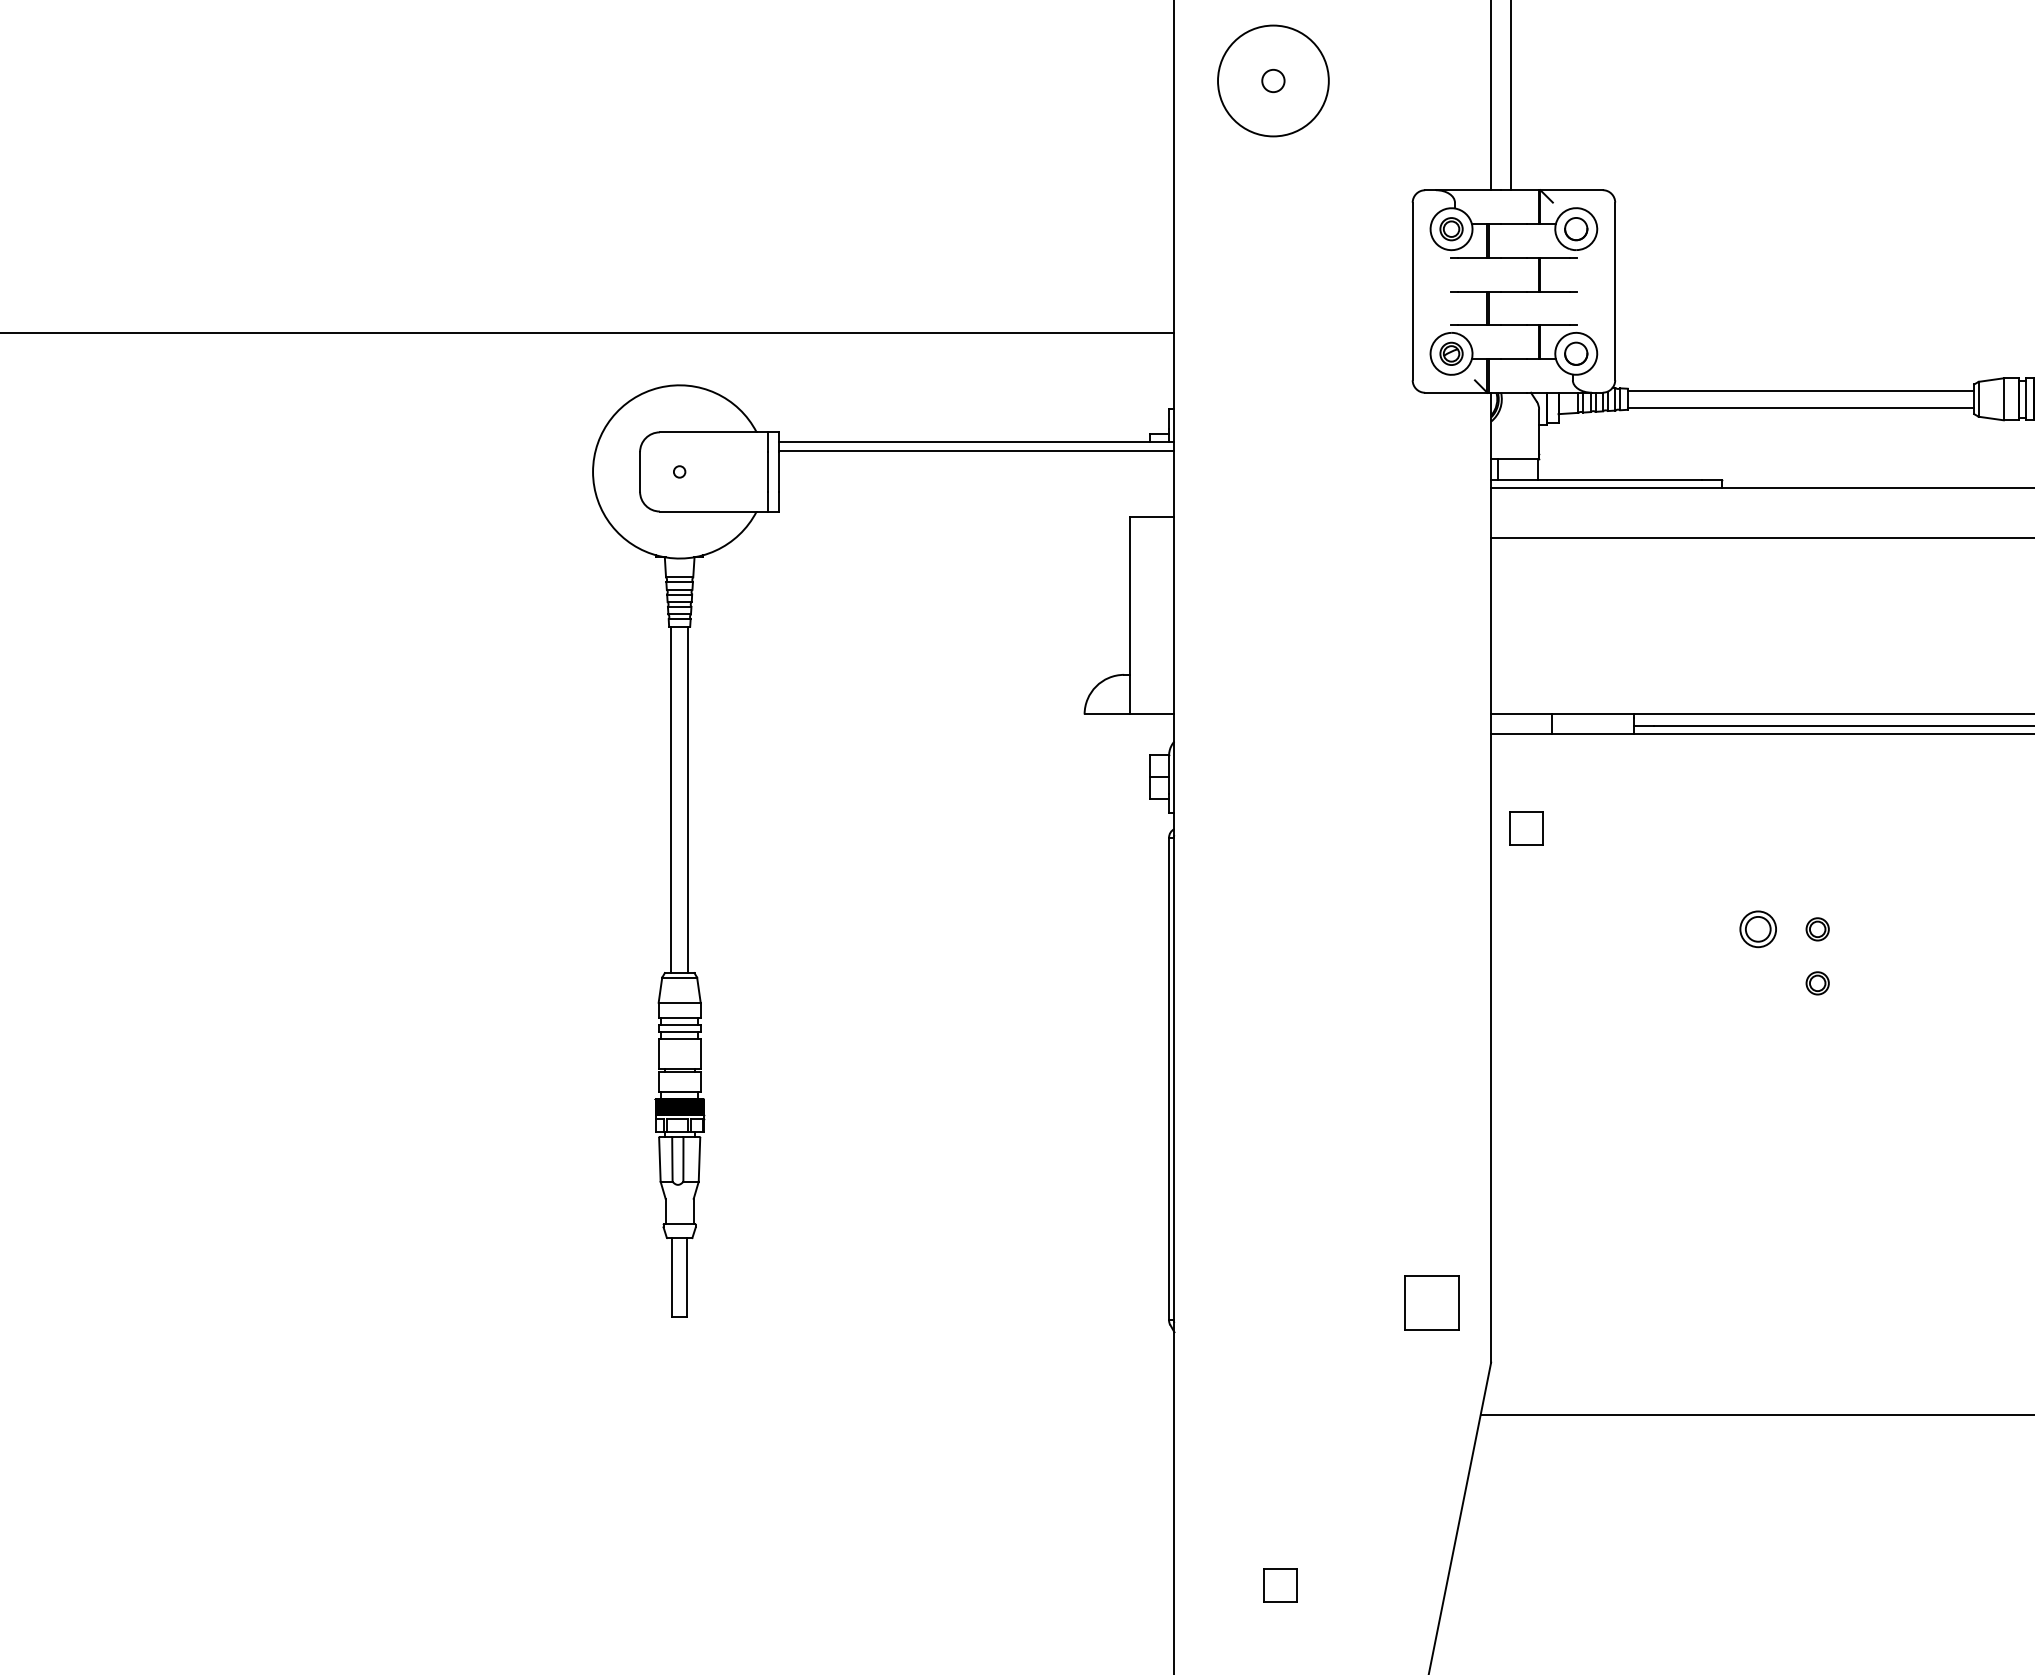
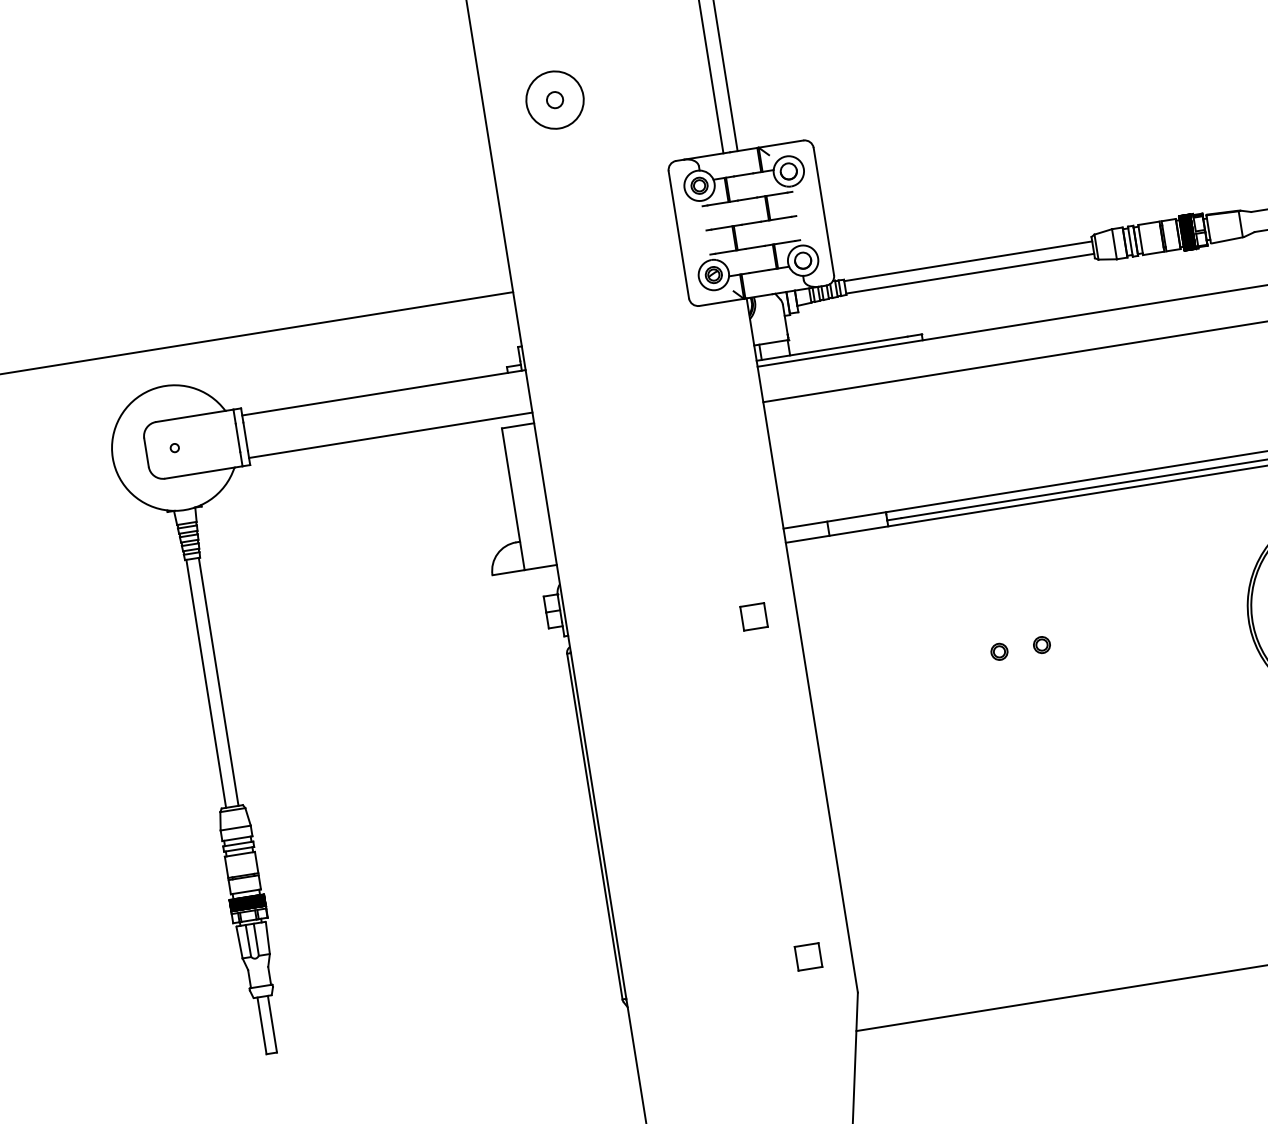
circle: (1273, 80) -> (555, 99), size x0.71
line: (976, 450) -> (390, 435), moved
part: (1526, 828) -> (753, 617), moved
part: (1758, 929) -> (999, 651), size x0.62
part: (1817, 983) -> (1048, 683), removed
part: (1431, 1303) -> (808, 957), size x0.62

